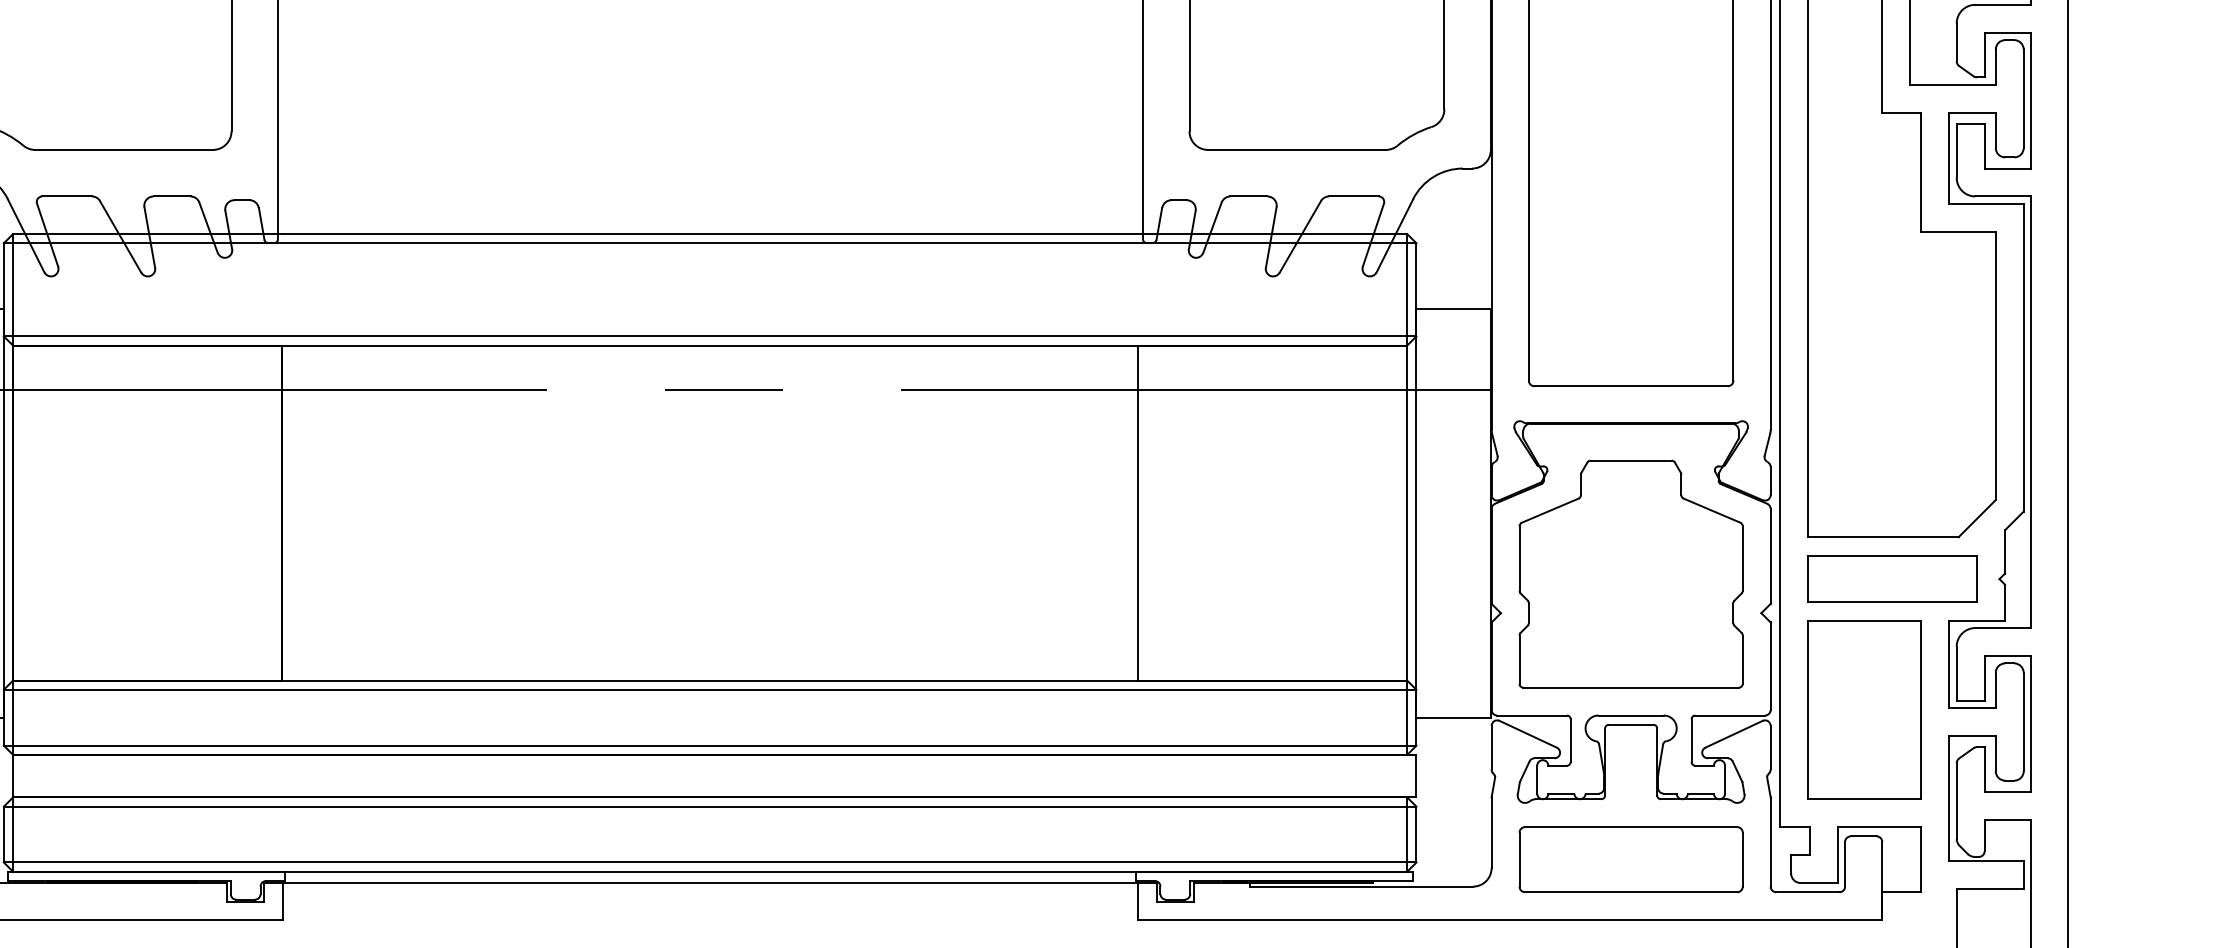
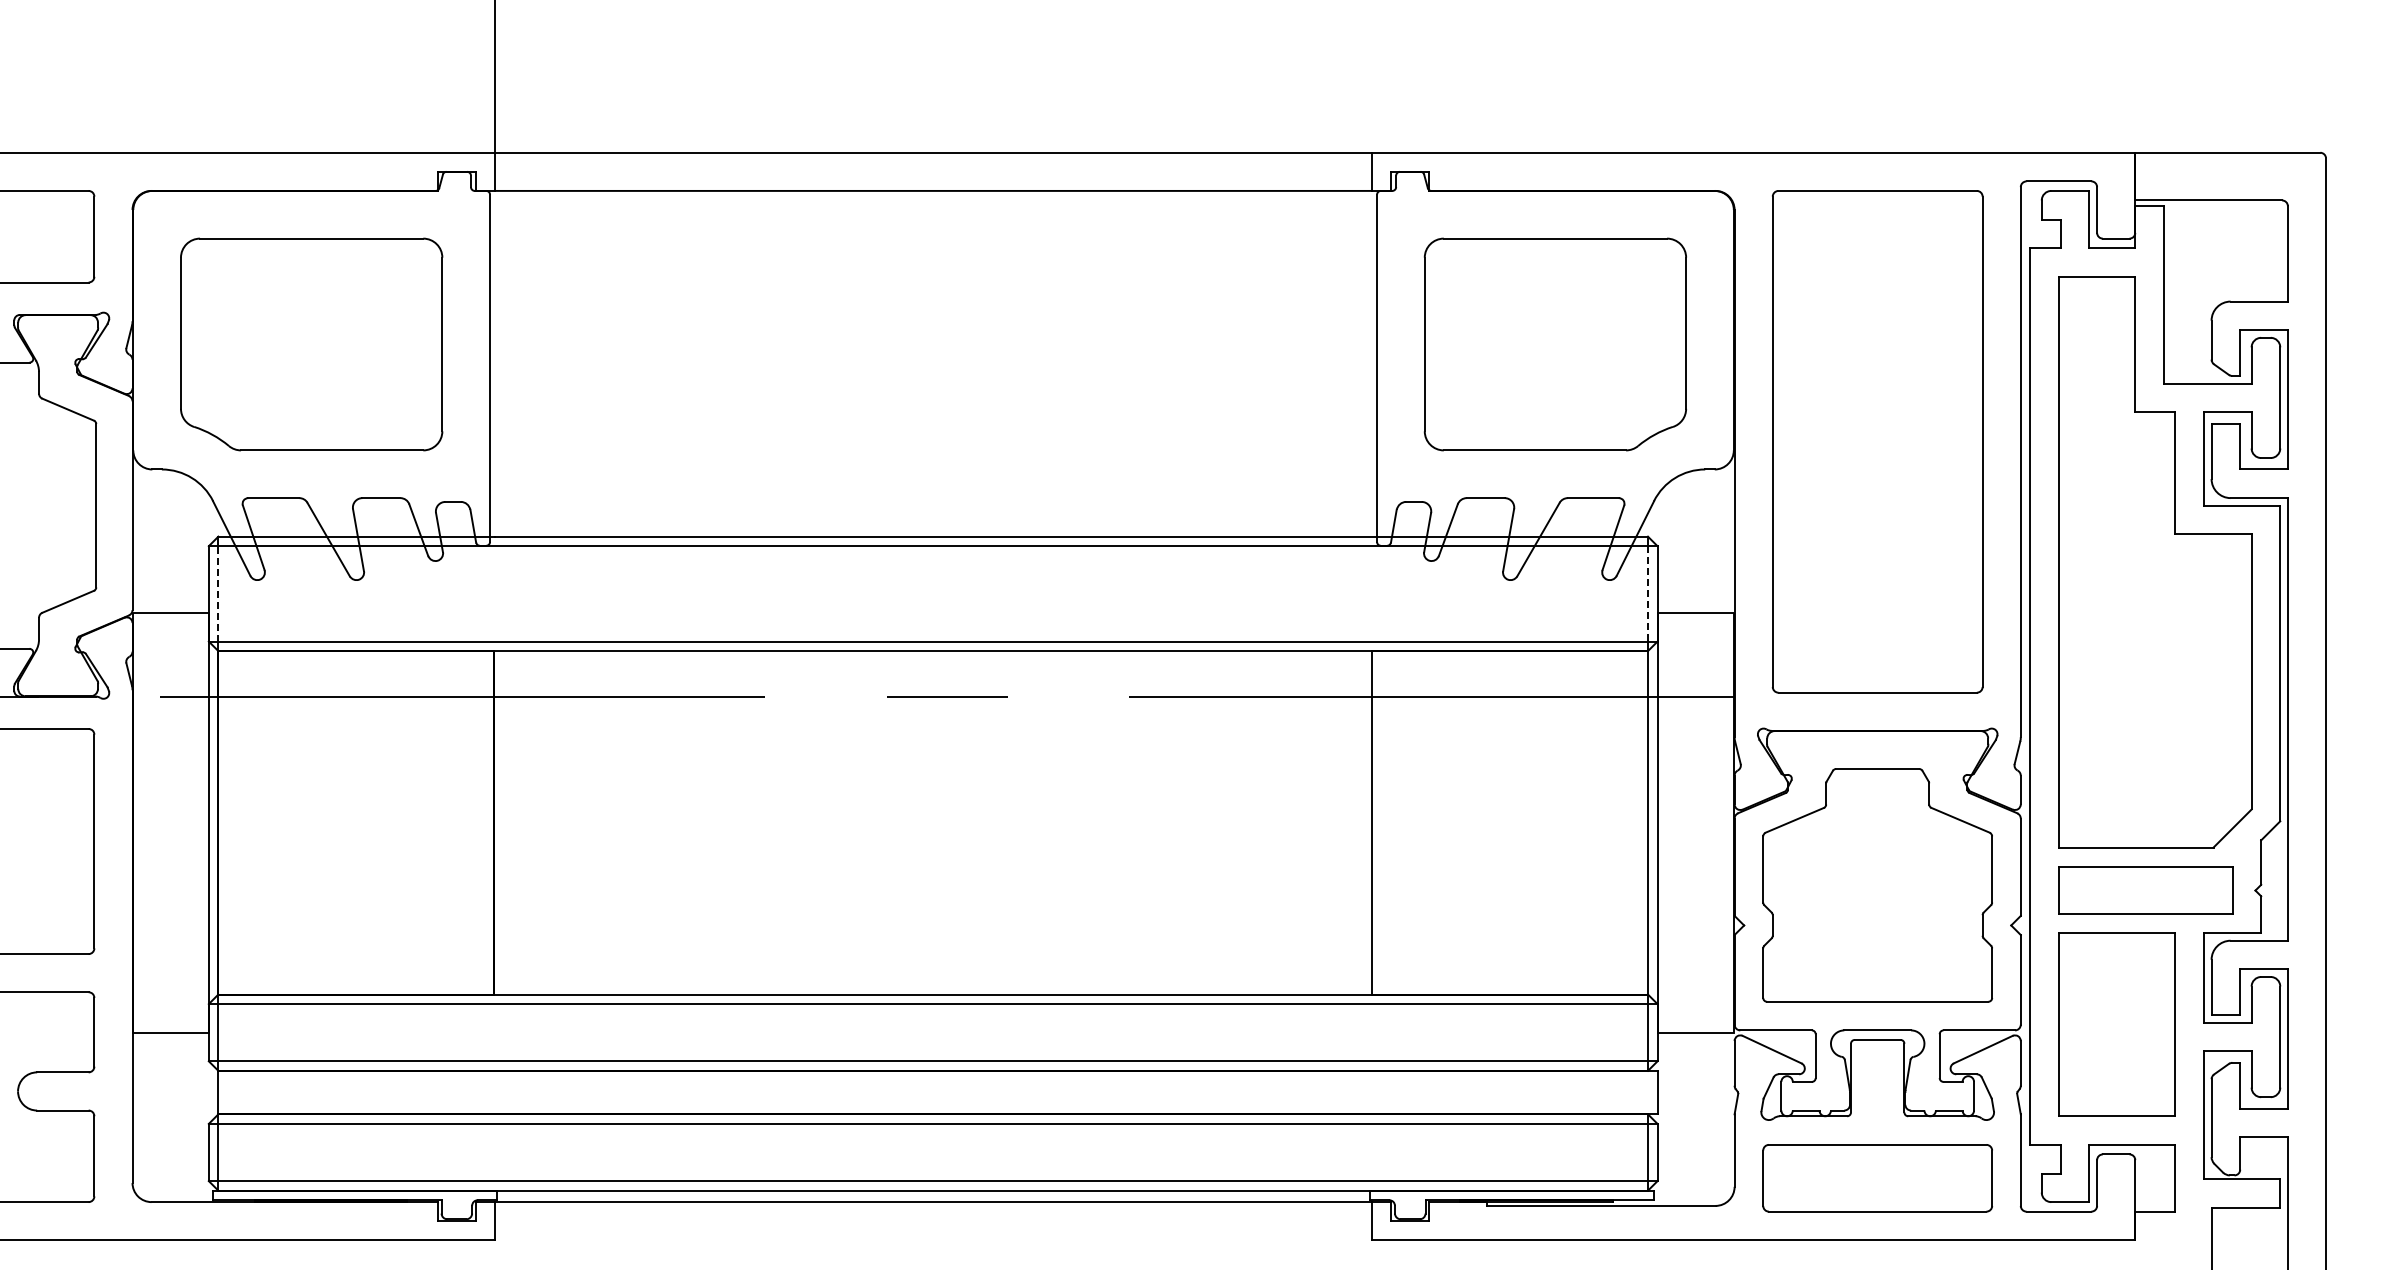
line: (13, 289) -> (218, 593), solid -> dashed
line: (1407, 289) -> (1648, 593), solid -> dashed

